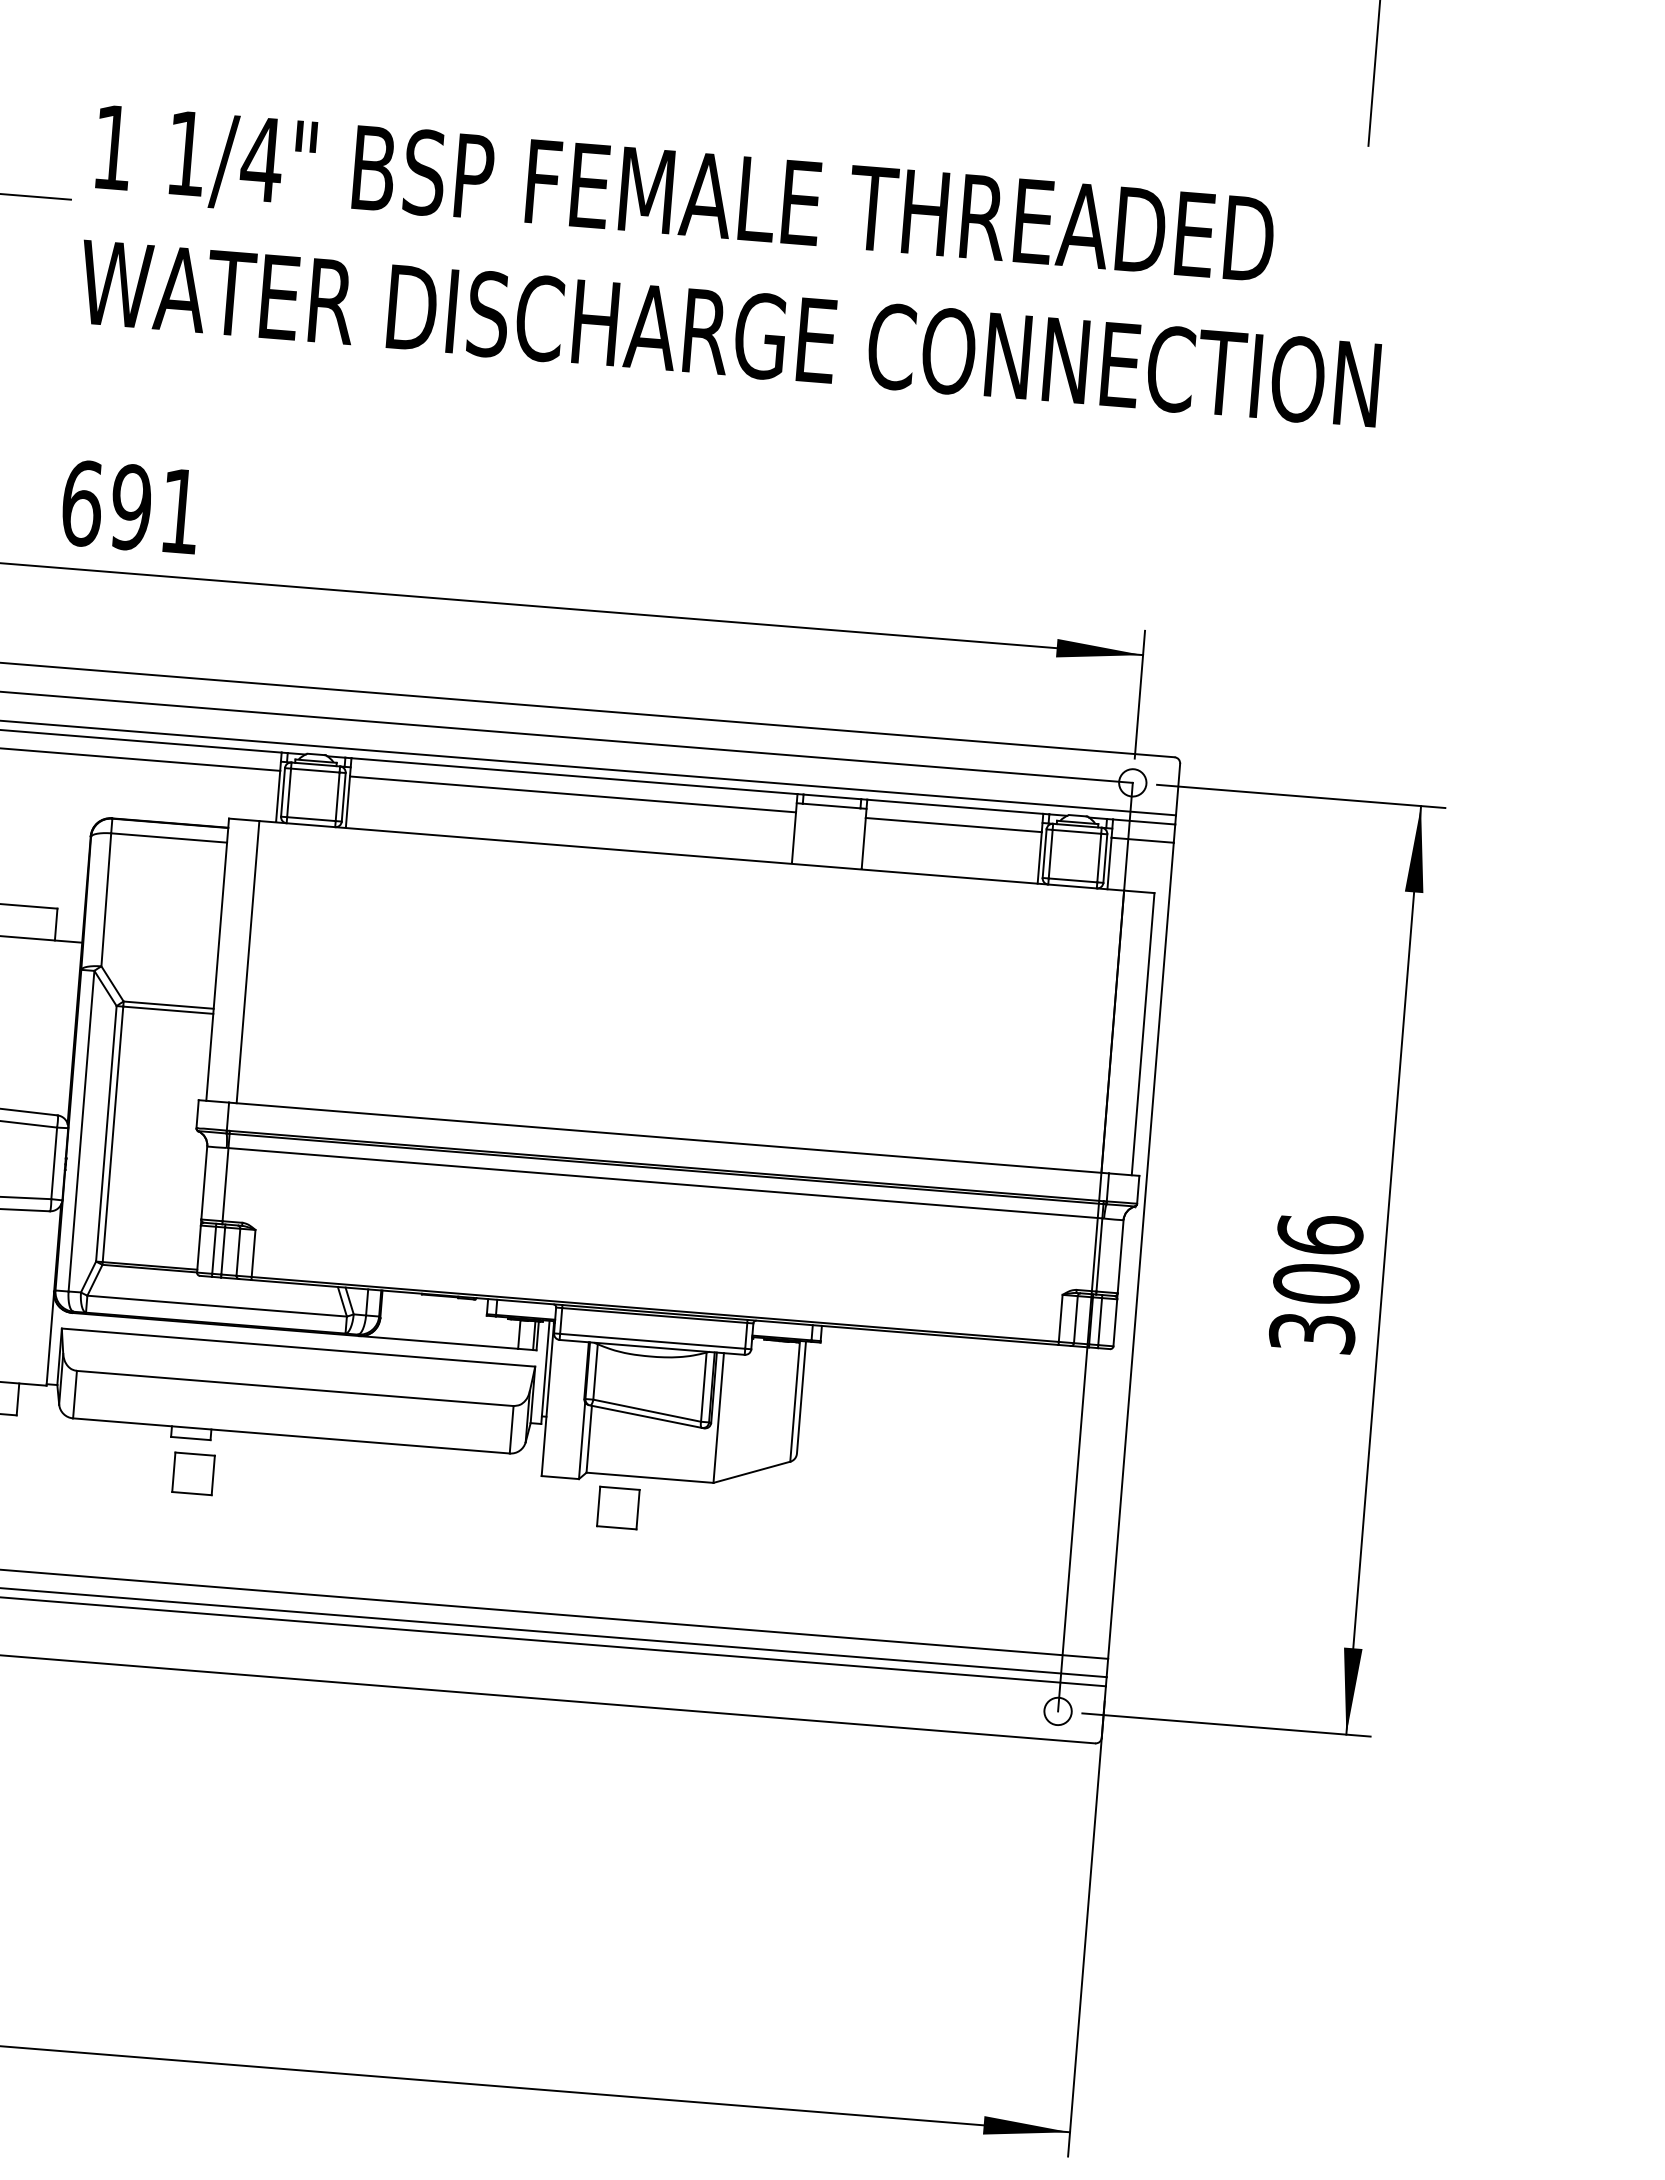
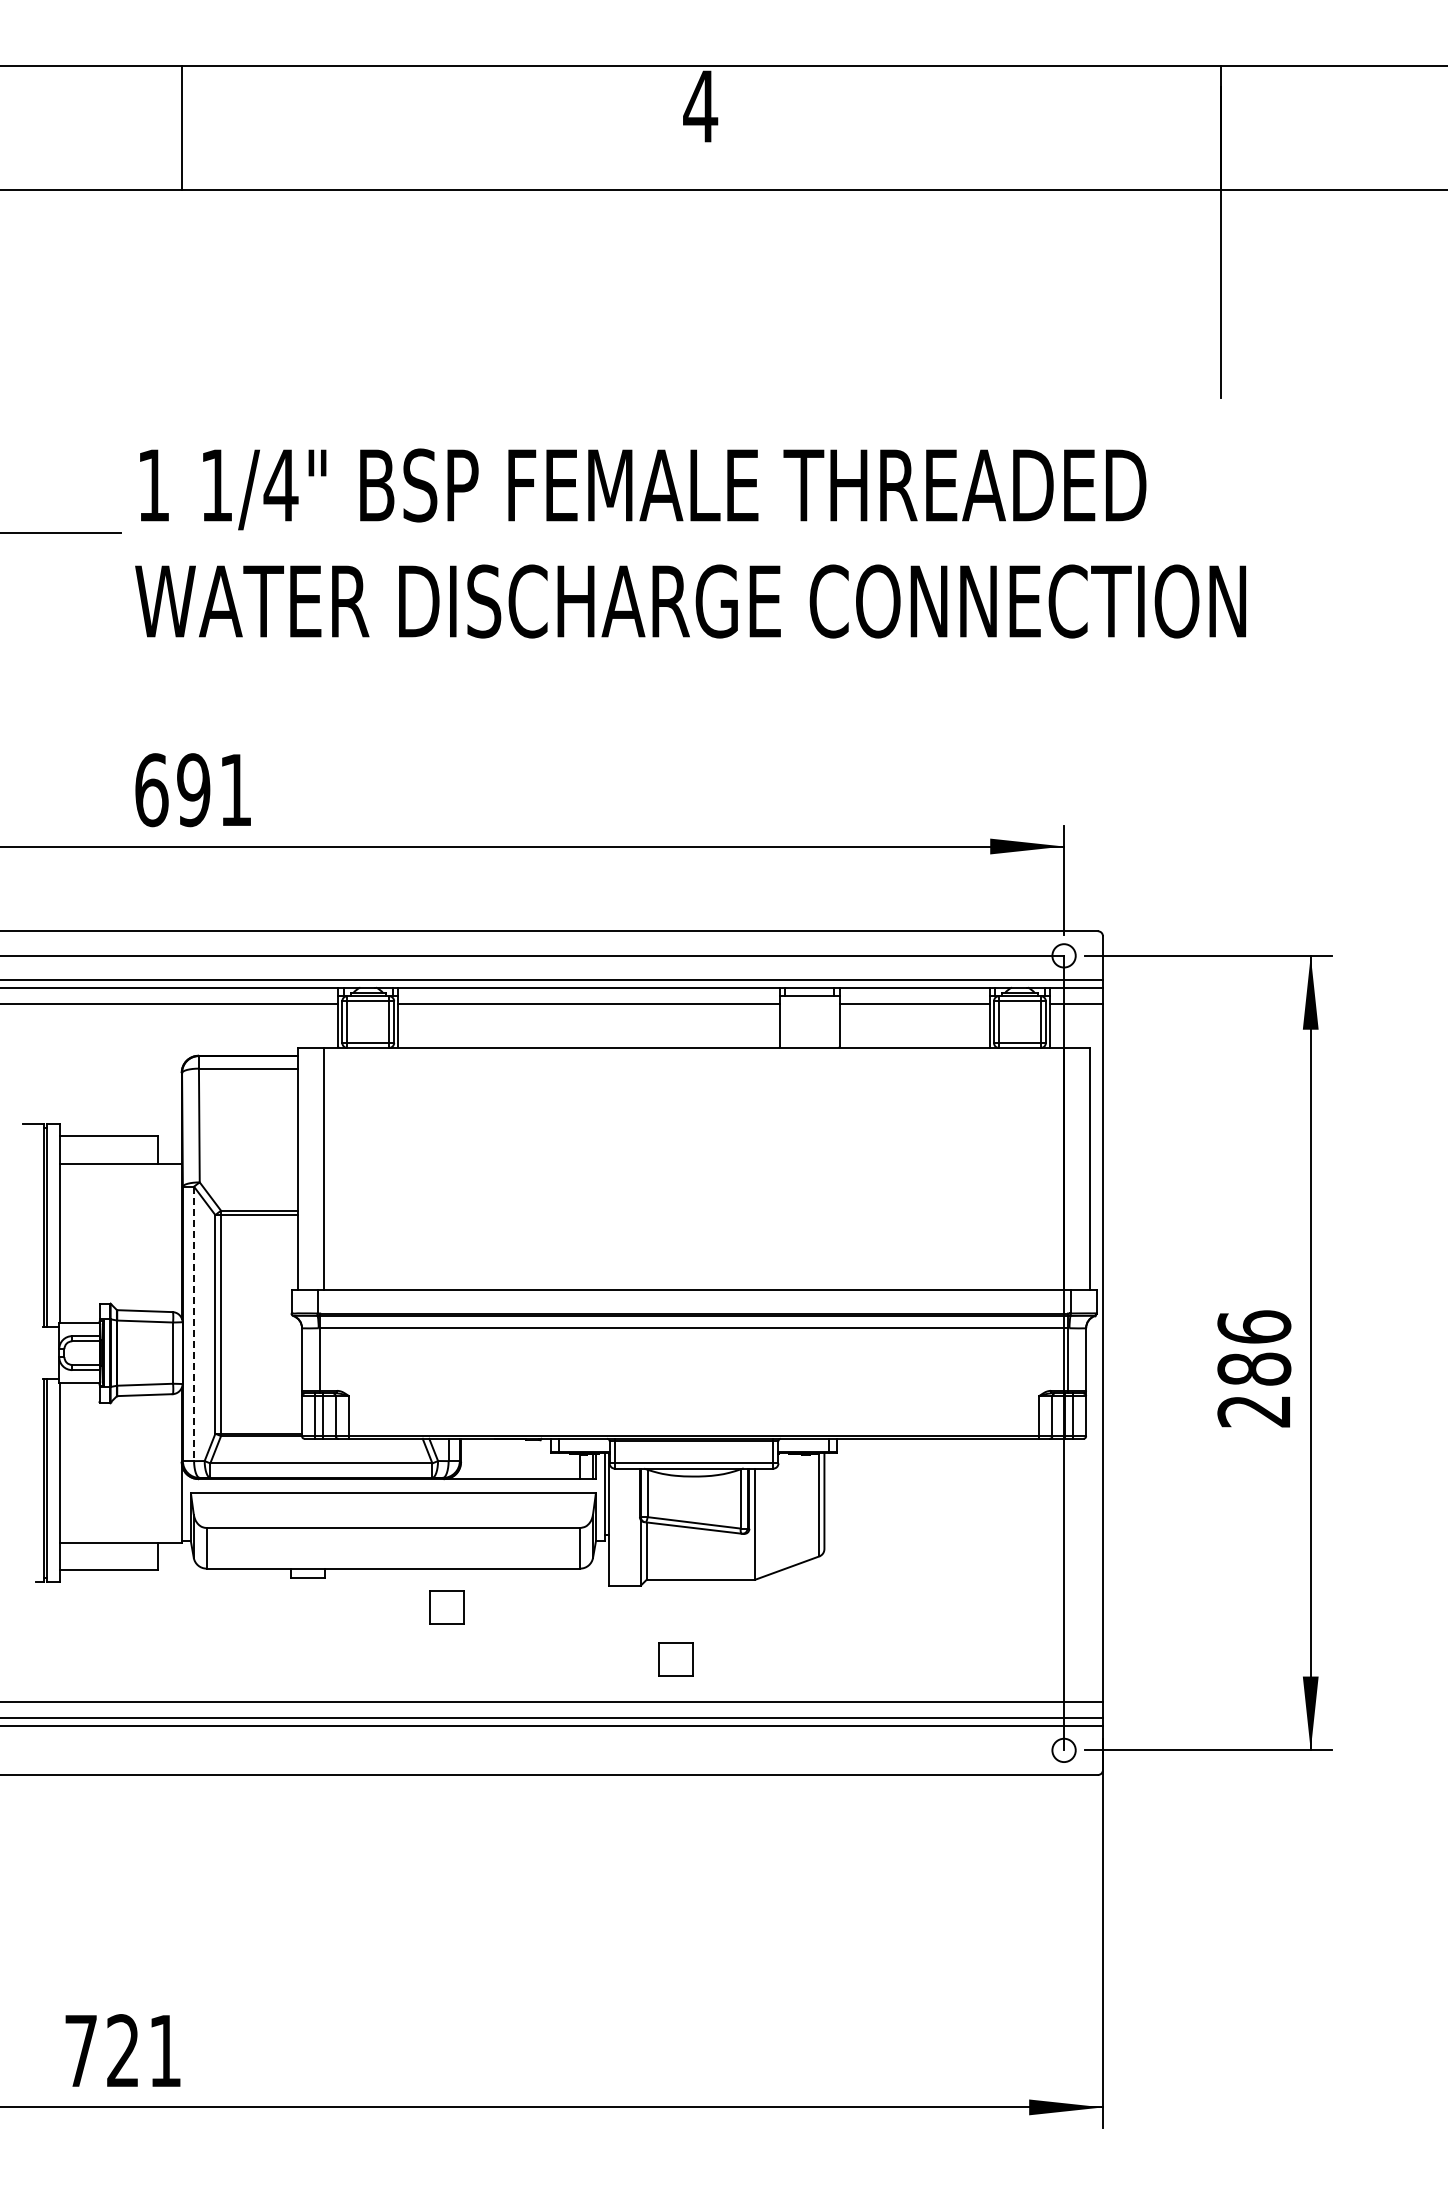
line: (81, 1131) -> (194, 1324), solid -> dashed
text: (1314, 1307) -> (1254, 1389), 306 -> 286
part: (193, 1473) -> (446, 1607), moved
part: (617, 1507) -> (675, 1659), moved

